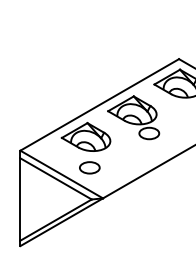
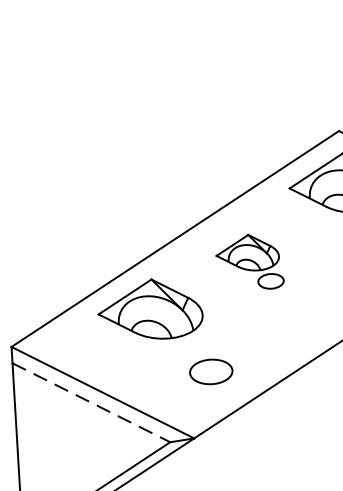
part: (133, 117) -> (249, 261), size x0.6
part: (89, 167) -> (210, 371), moved
line: (56, 179) -> (92, 403), solid -> dashed

